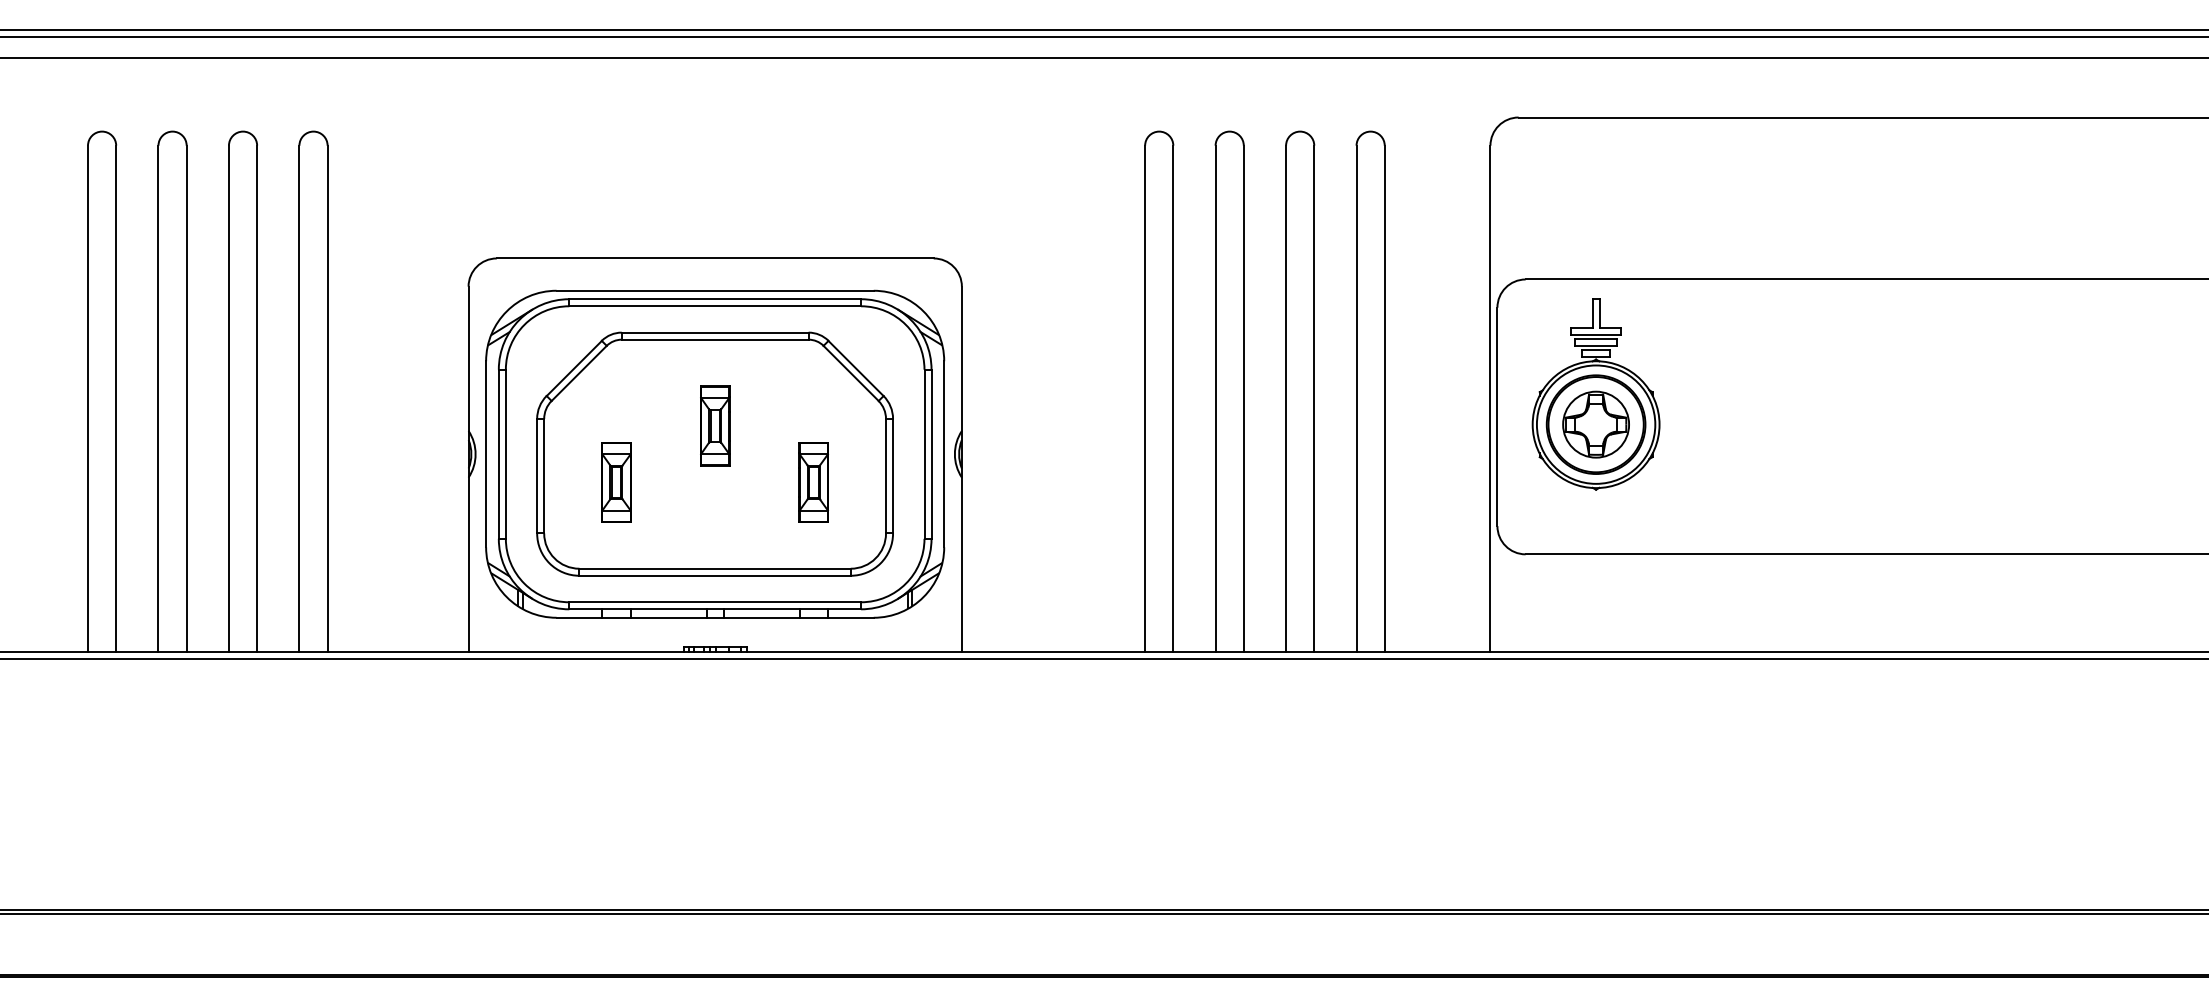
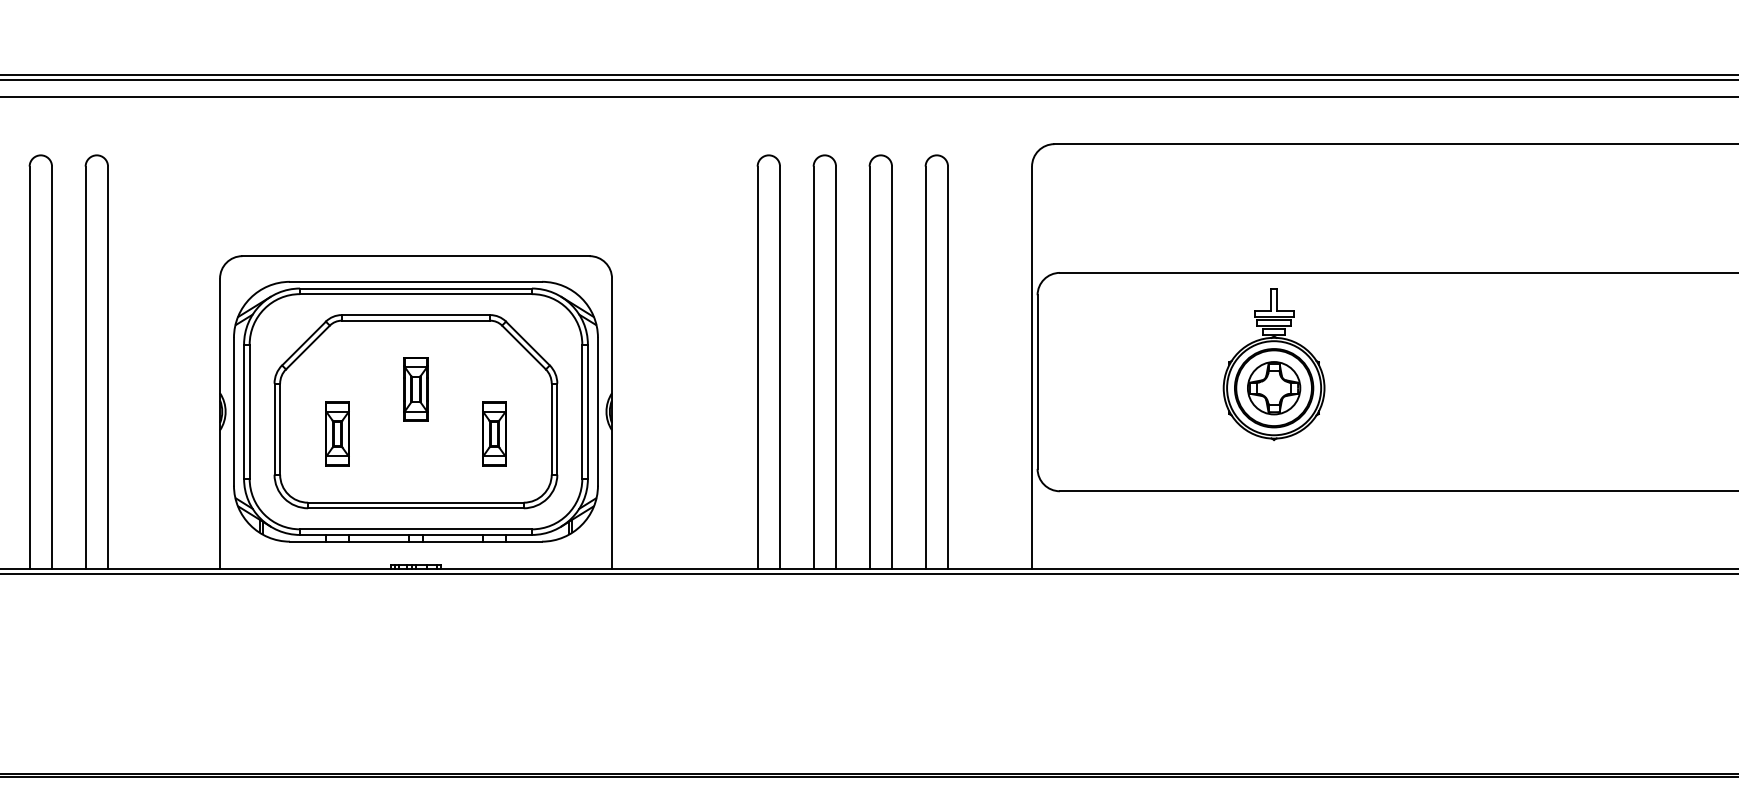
part: (1595, 394) -> (1273, 364), moved

